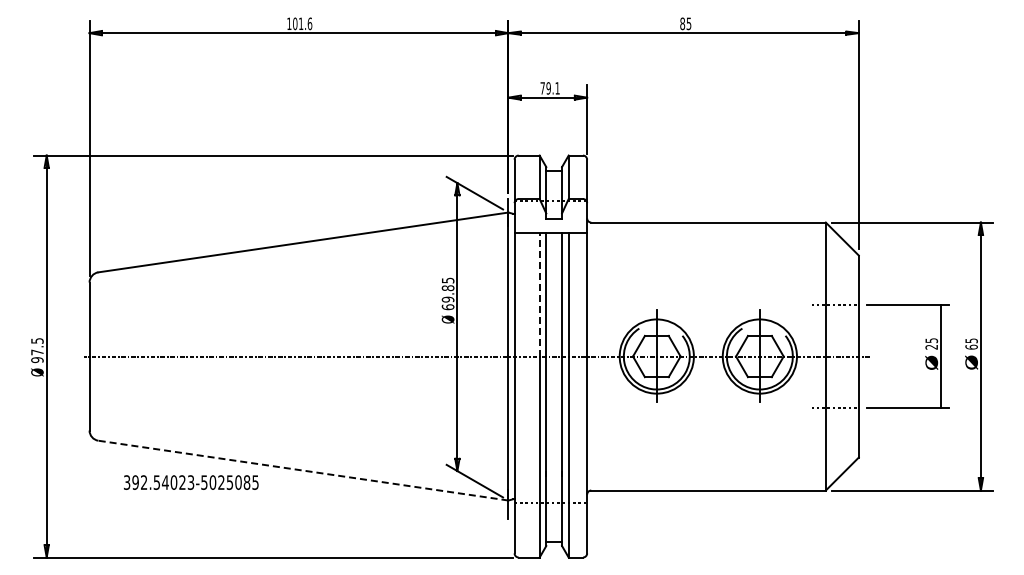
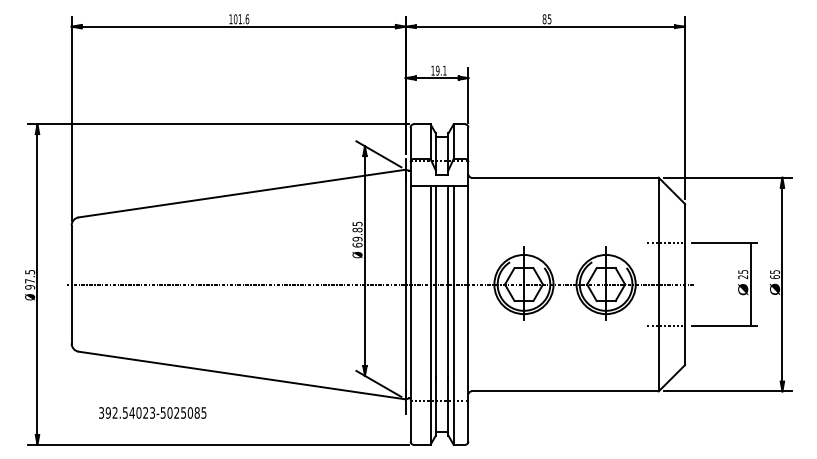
text: (542, 88) -> (432, 70), 79.1 -> 19.1
line: (539, 294) -> (430, 235), dashed -> solid
line: (302, 470) -> (241, 375), dashed -> solid
text: (191, 482) -> (152, 412), moved

